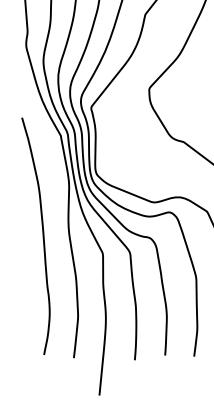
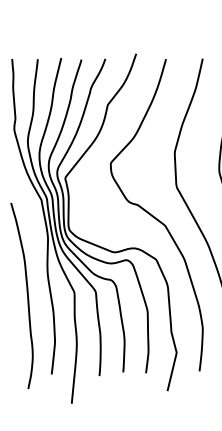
curve: (41, 233) -> (26, 293), moved

